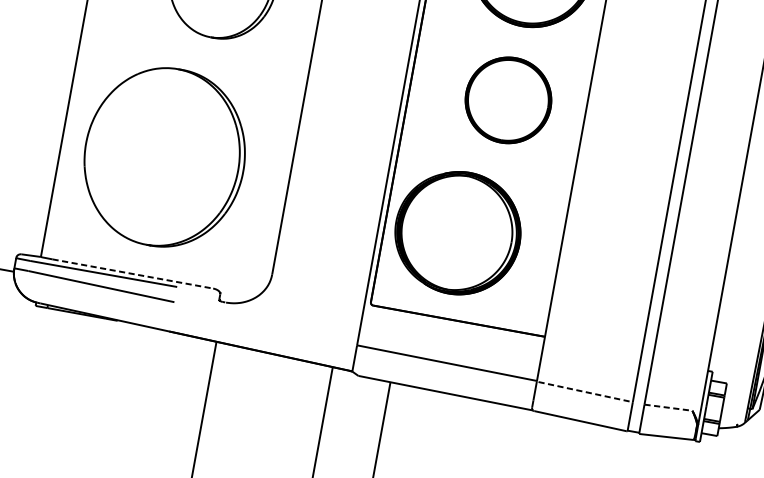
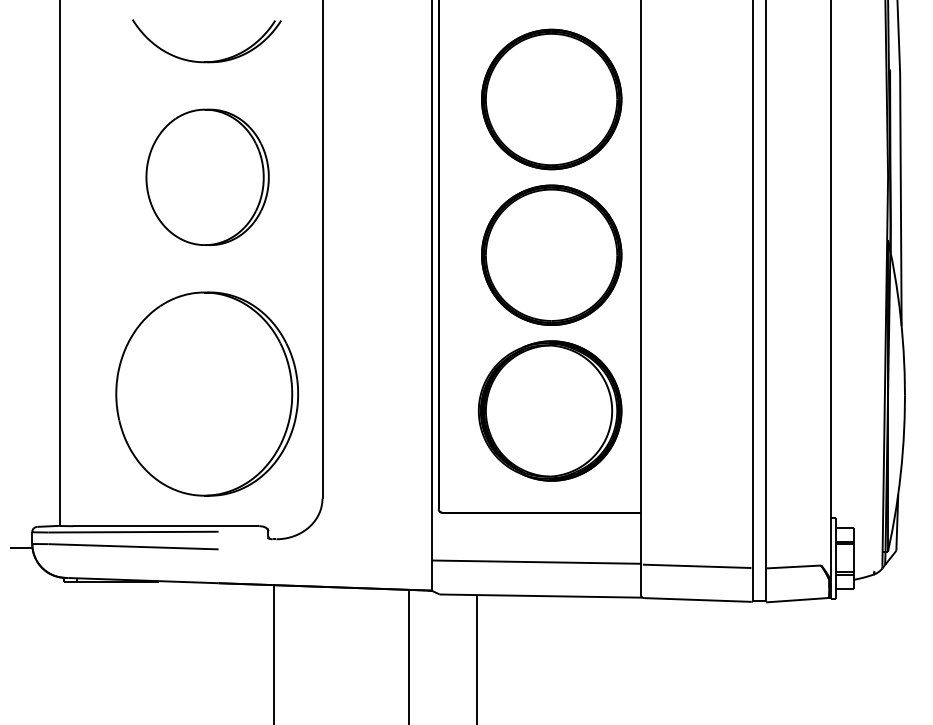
part: (508, 99) -> (551, 254), size x1.43
part: (164, 156) -> (206, 393), moved
part: (457, 232) -> (549, 410), moved
line: (133, 274) -> (166, 526), dashed -> solid
line: (585, 392) -> (697, 566), dashed -> solid
line: (668, 407) -> (793, 566), dashed -> solid

